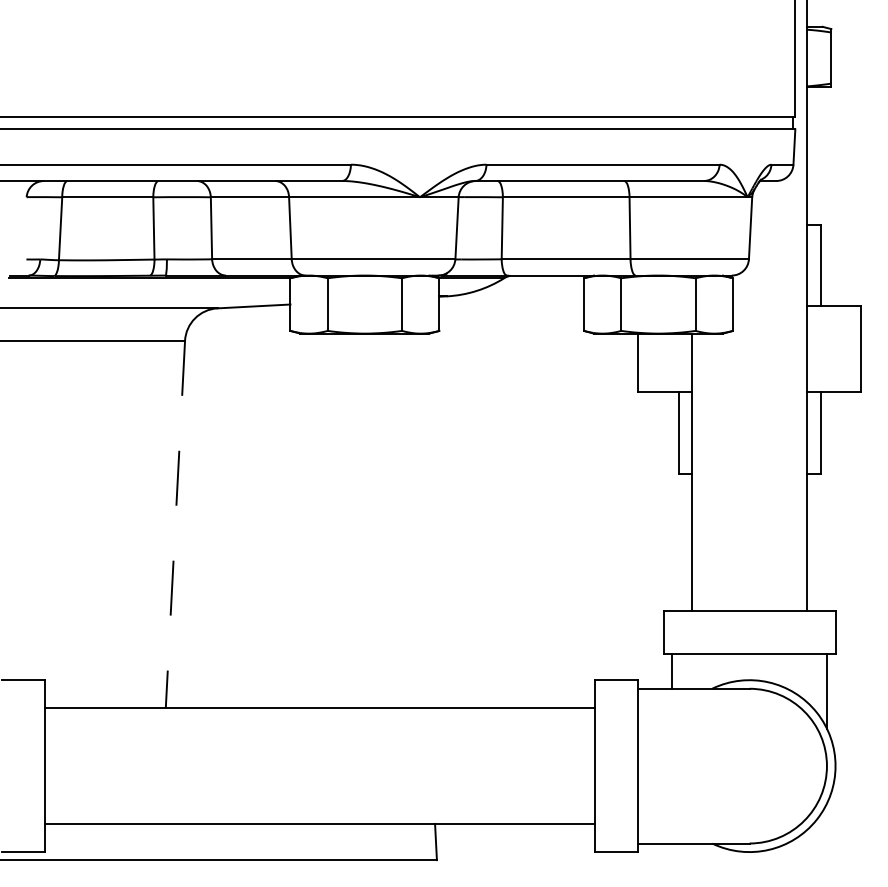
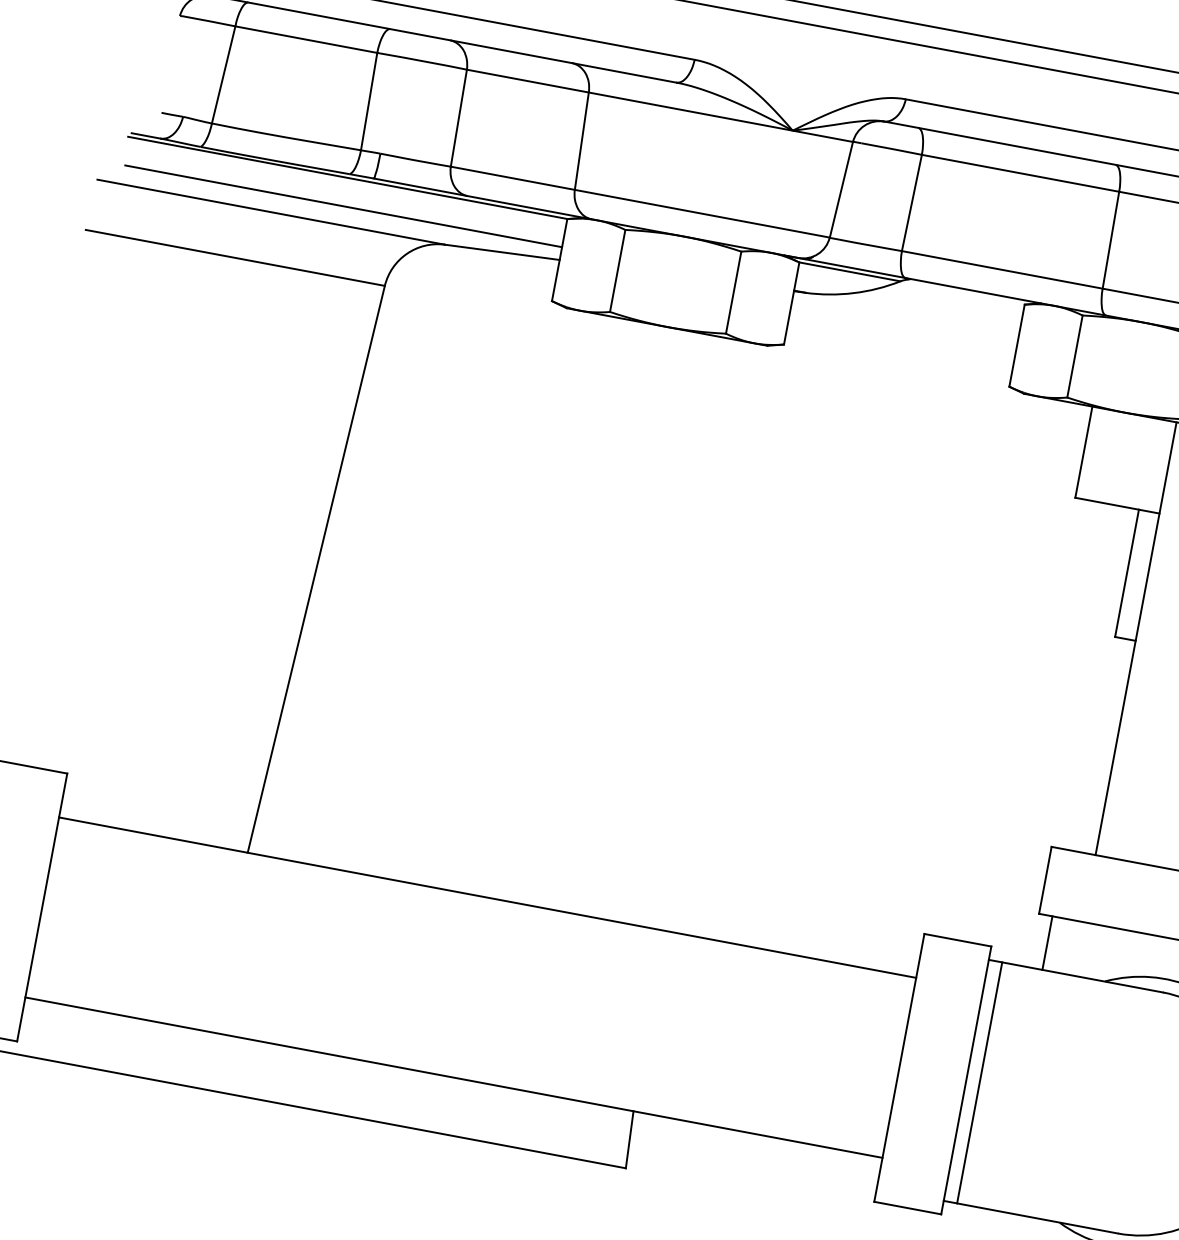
line: (150, 296) -> (343, 206), added
line: (175, 524) -> (316, 569), dashed -> solid
line: (646, 765) -> (979, 1081), added

